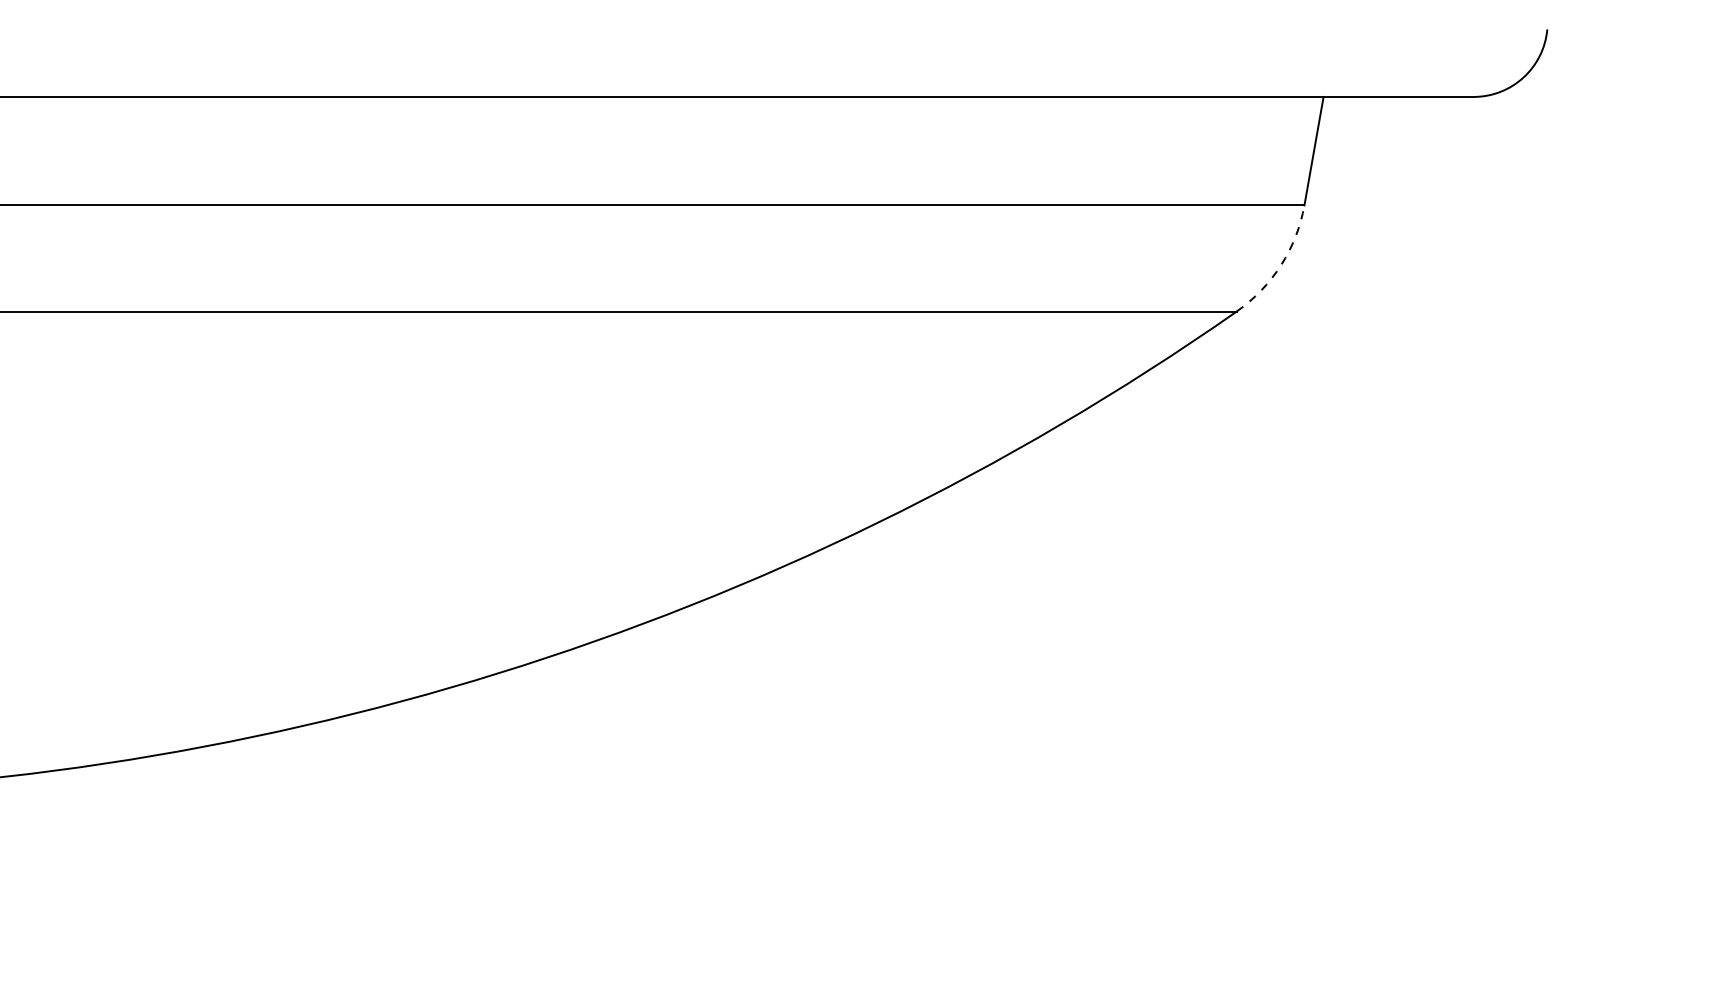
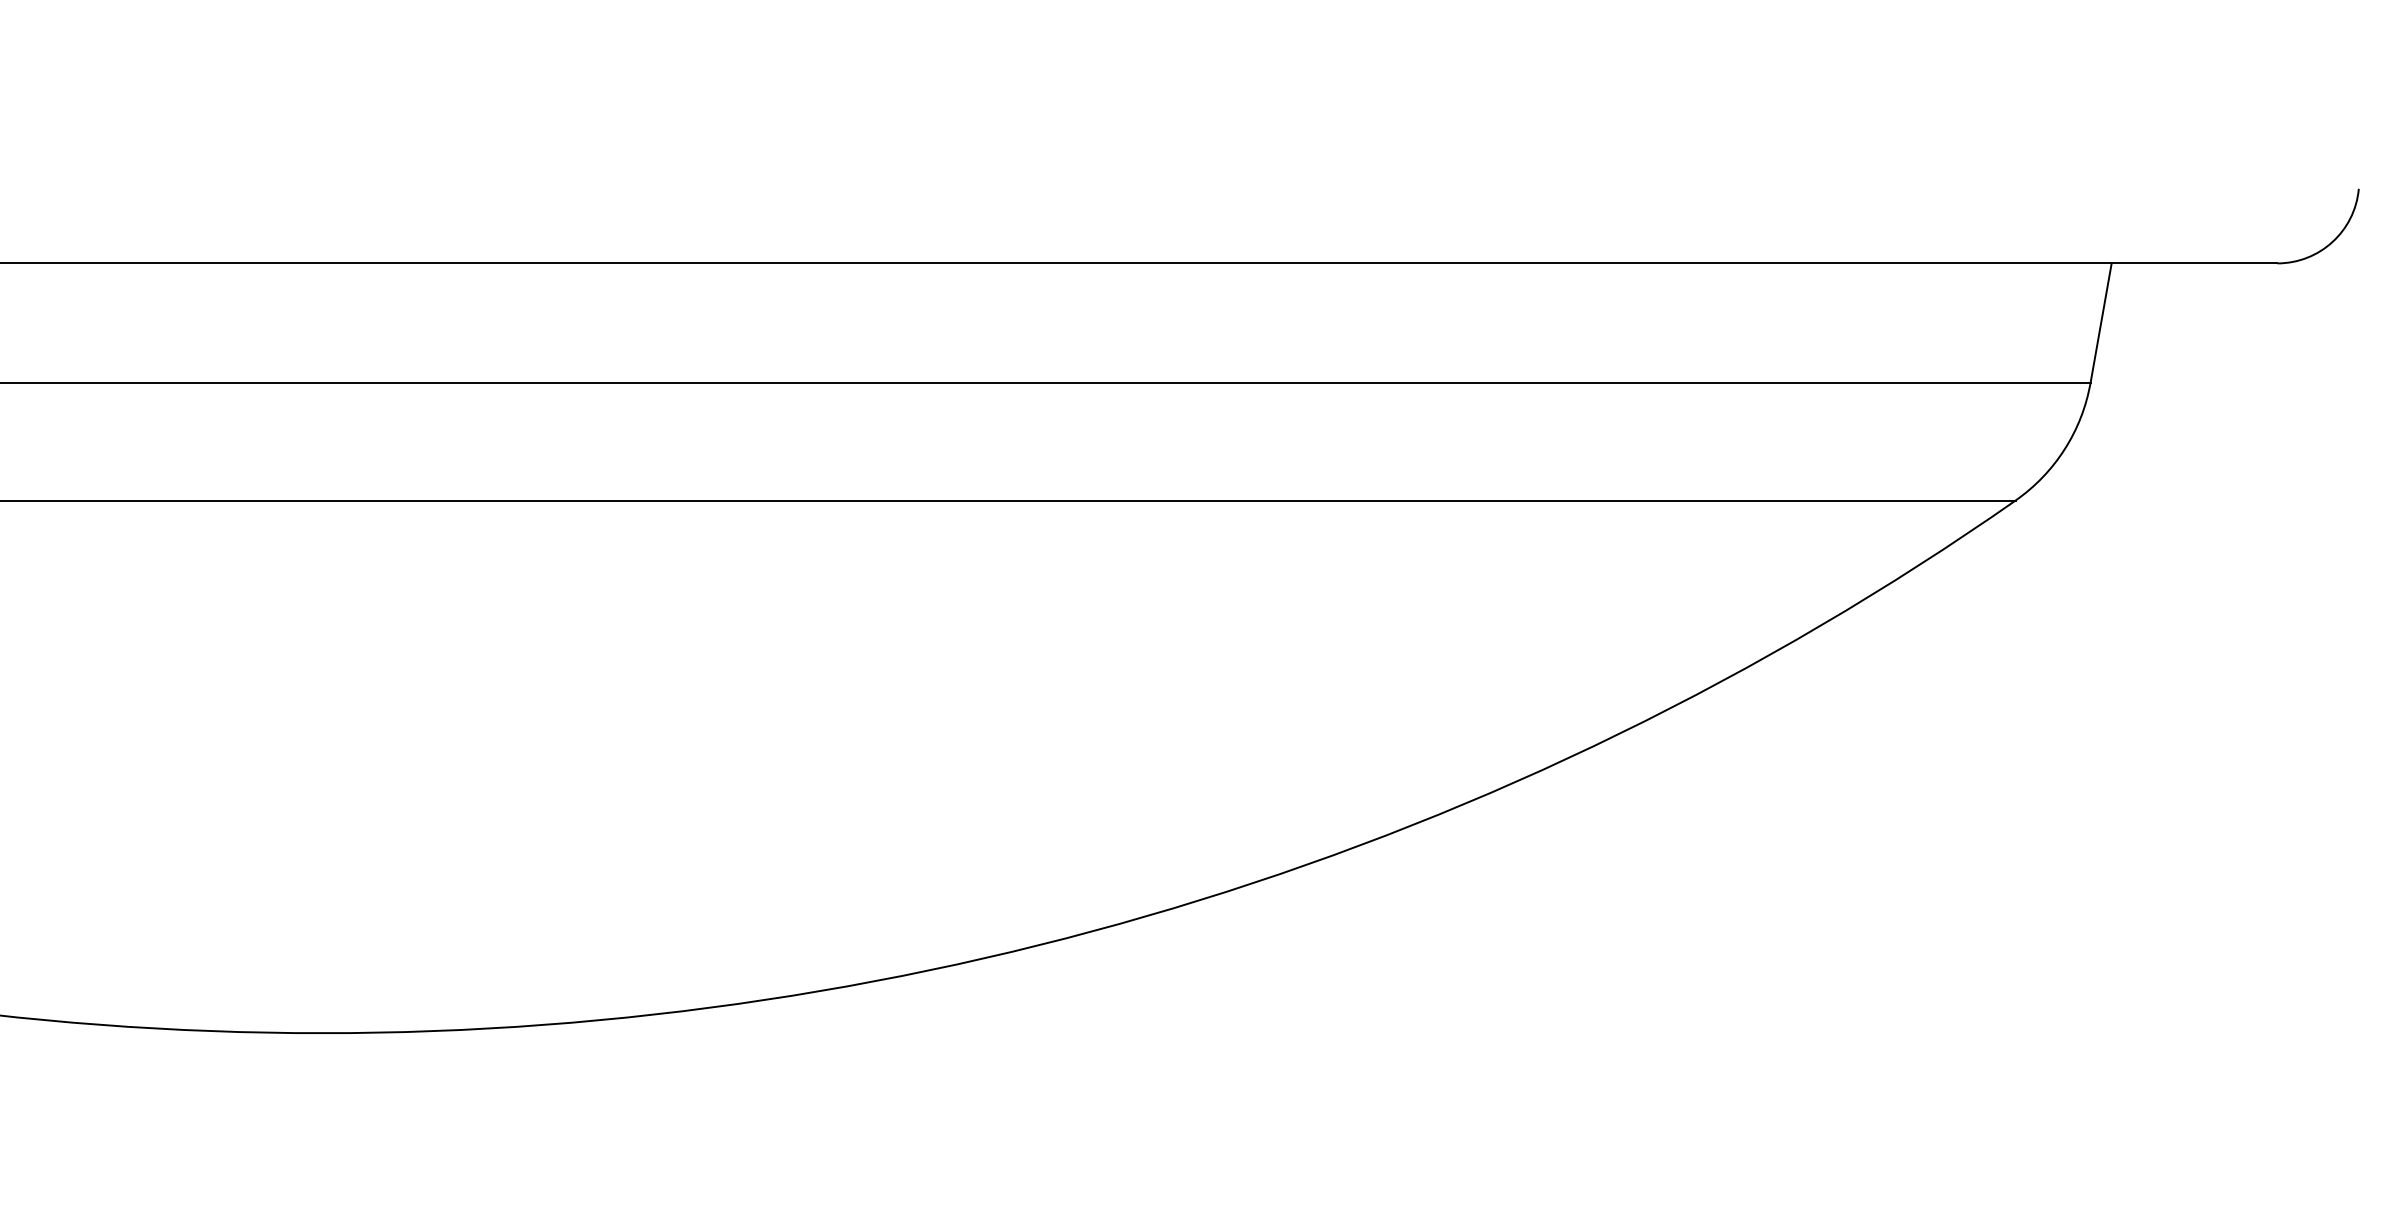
arc: (1280, 265) -> (2064, 449), dashed -> solid

